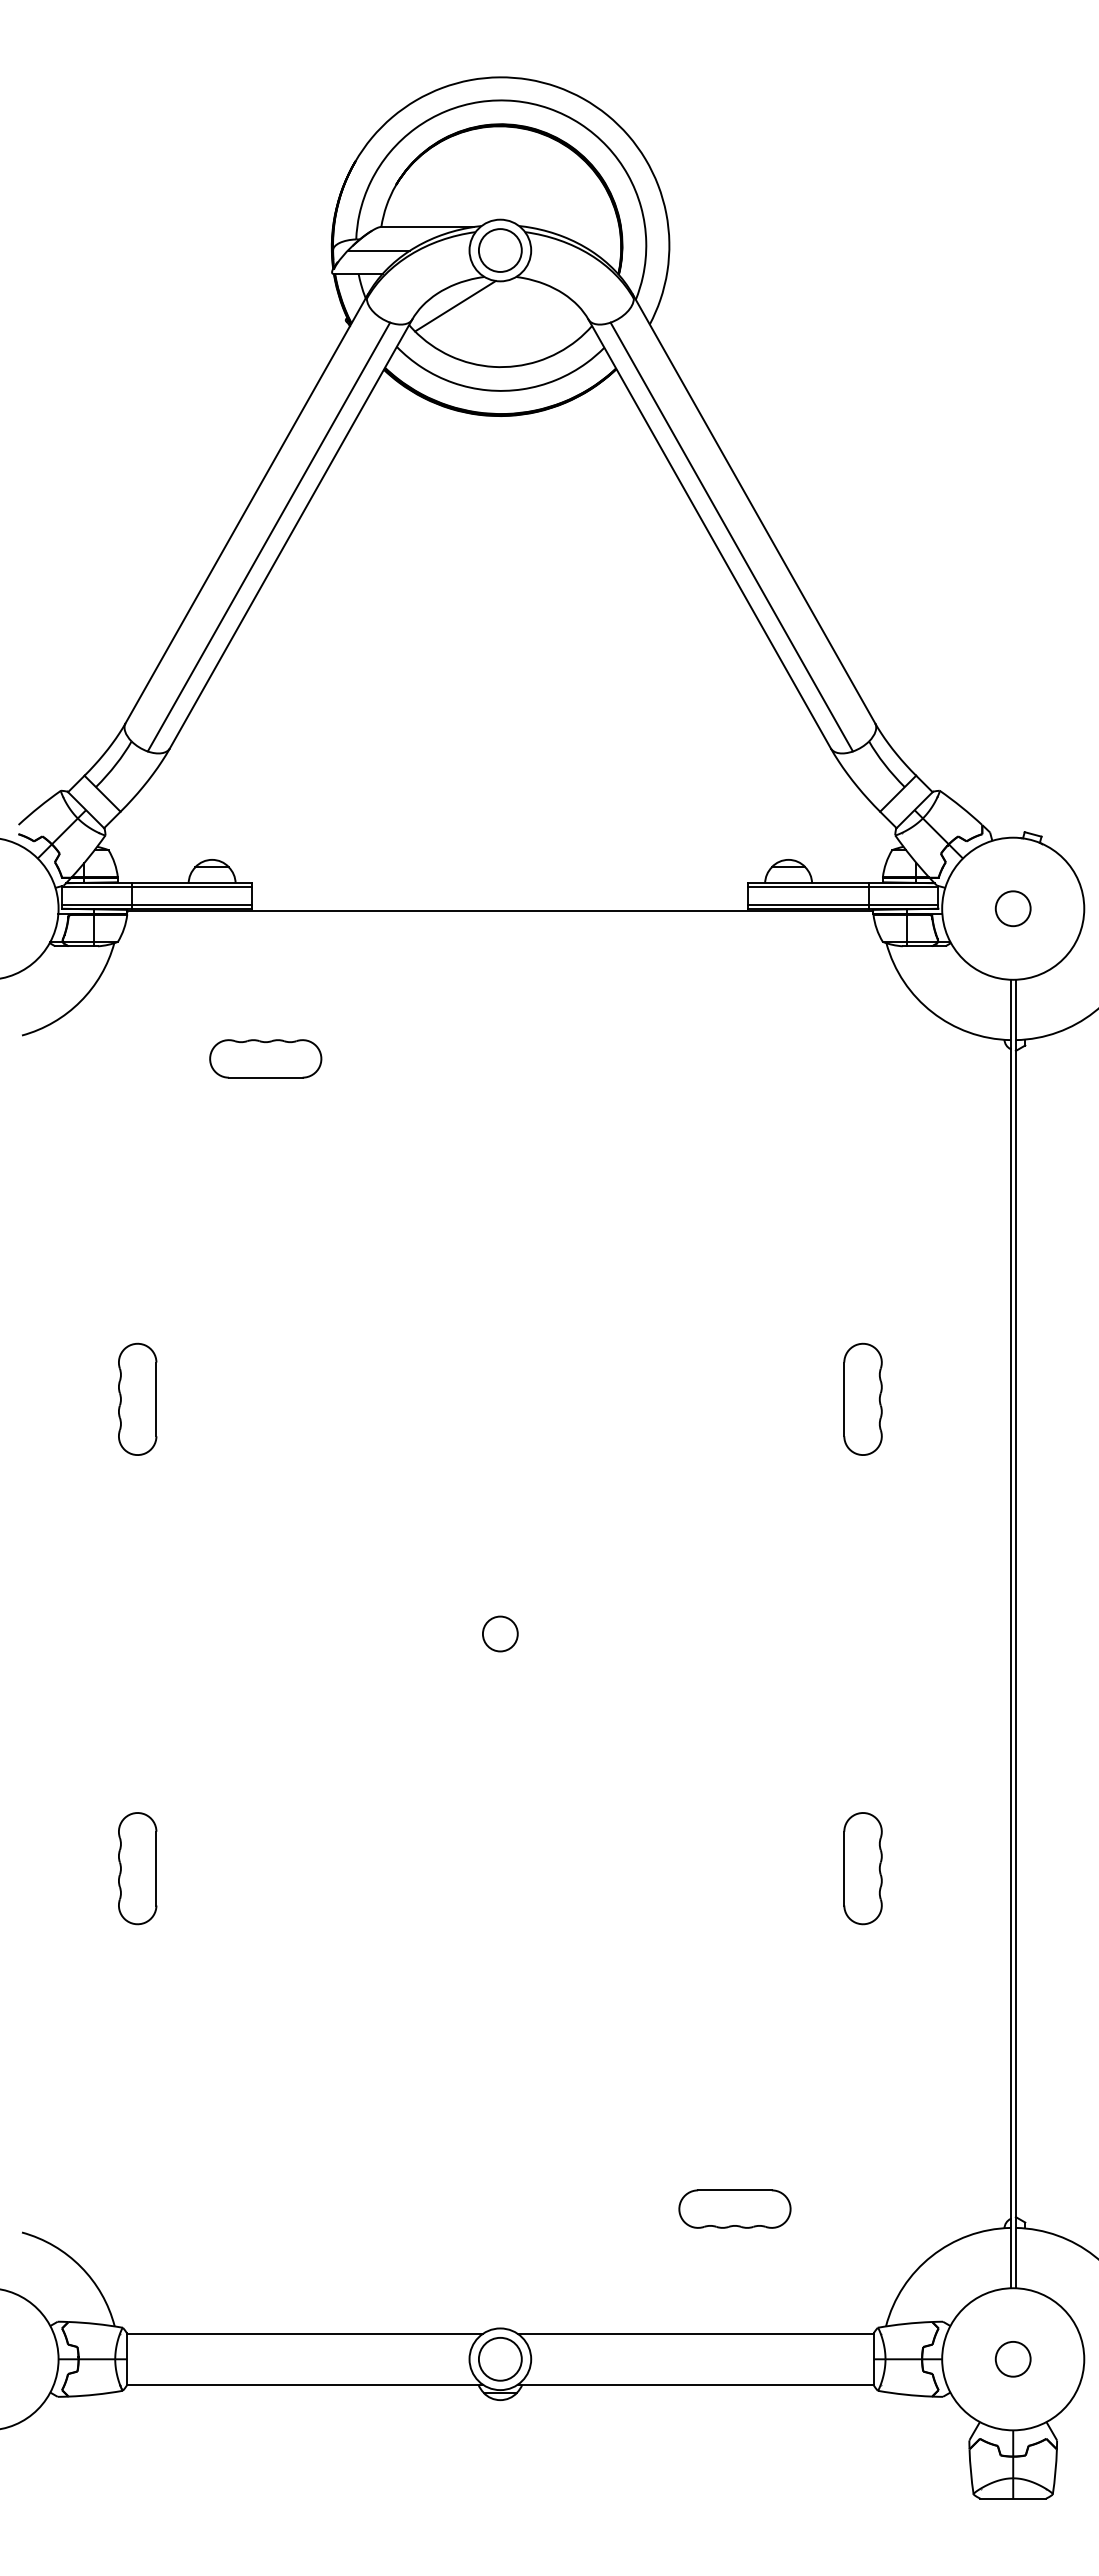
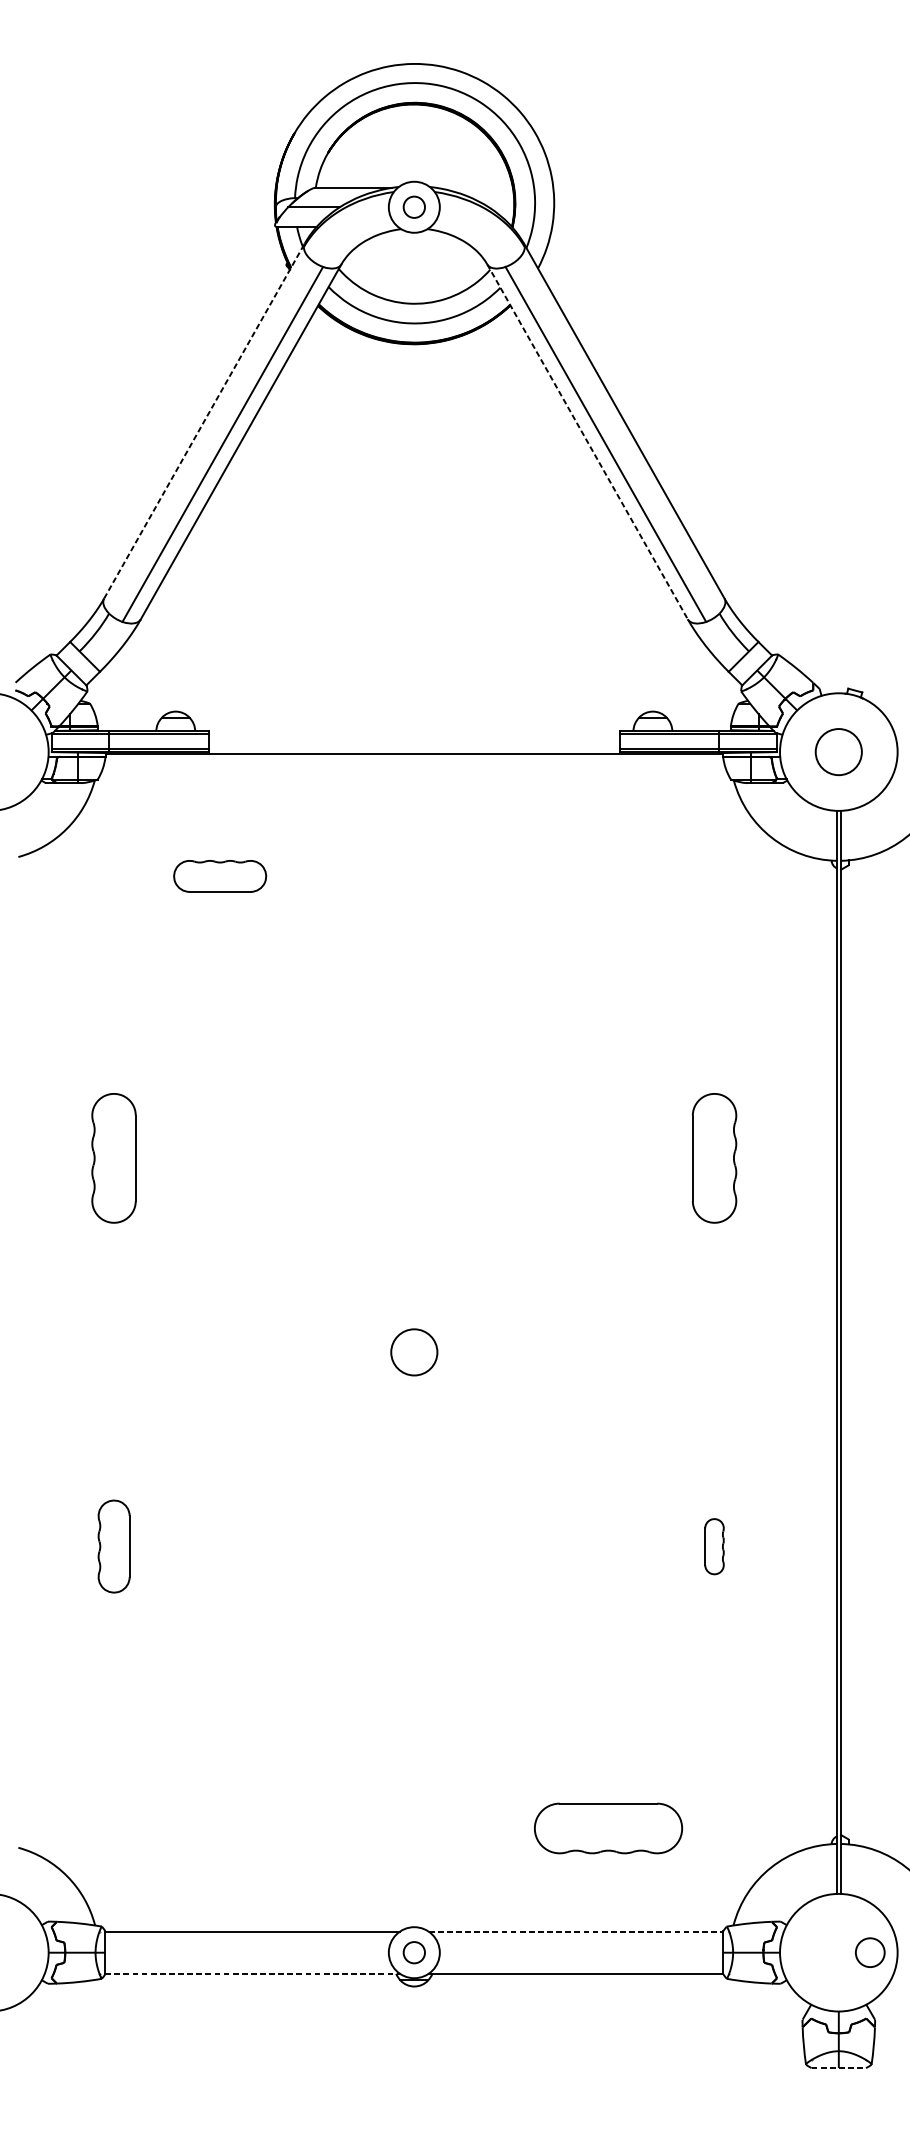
circle: (499, 250) -> (413, 207), size x0.6
line: (455, 306) -> (377, 253), removed
line: (247, 508) -> (205, 420), solid -> dashed
line: (709, 534) -> (587, 442), solid -> dashed
circle: (1012, 908) -> (838, 751), size x1.6
part: (137, 1398) -> (113, 1157), size x1.4
part: (862, 1398) -> (714, 1157), size x1.4
circle: (499, 1633) -> (413, 1351), size x1.6
part: (862, 1868) -> (714, 1546), size x0.6
part: (734, 2208) -> (608, 1827), size x1.6
line: (696, 2333) -> (576, 1931), solid -> dashed
circle: (499, 2358) -> (413, 1952), size x0.6
circle: (1012, 2359) -> (869, 1952), moved
line: (305, 2384) -> (253, 1973), solid -> dashed
line: (1013, 2498) -> (839, 2067), solid -> dashed

